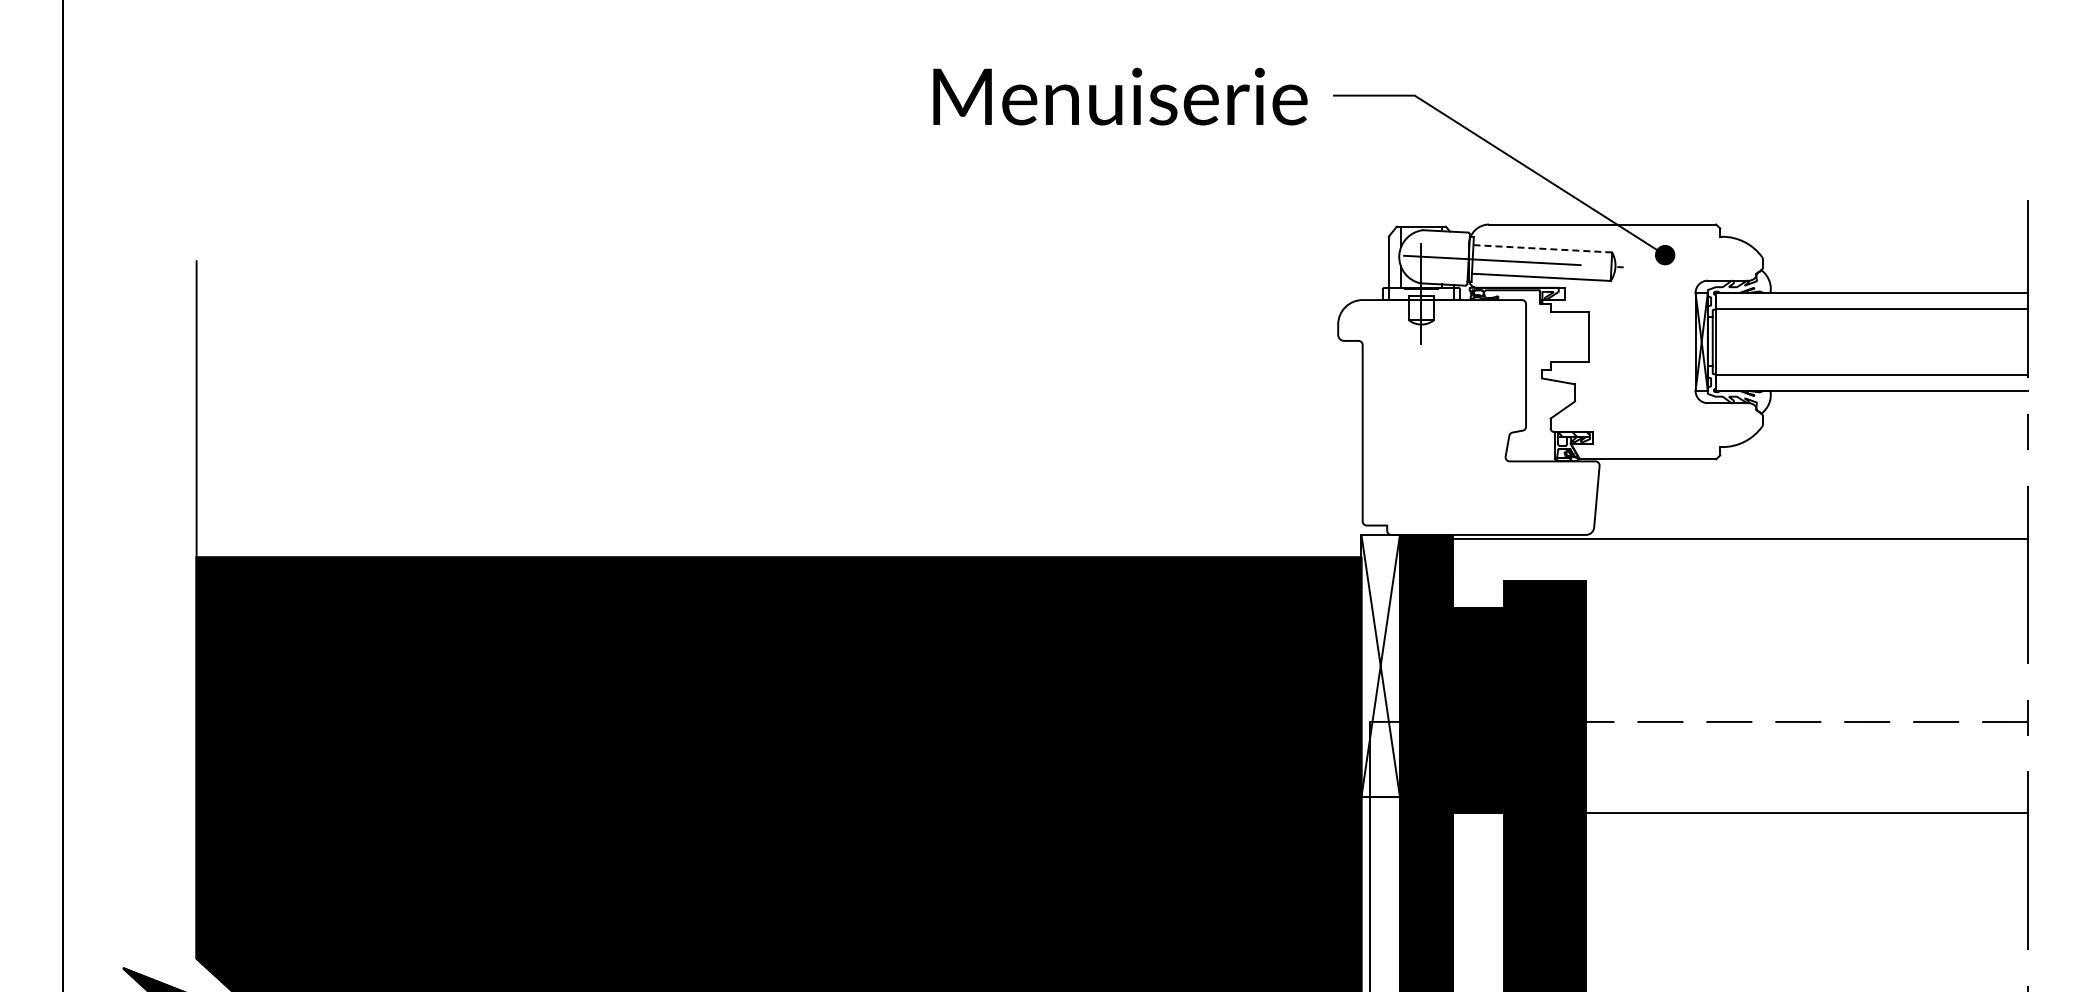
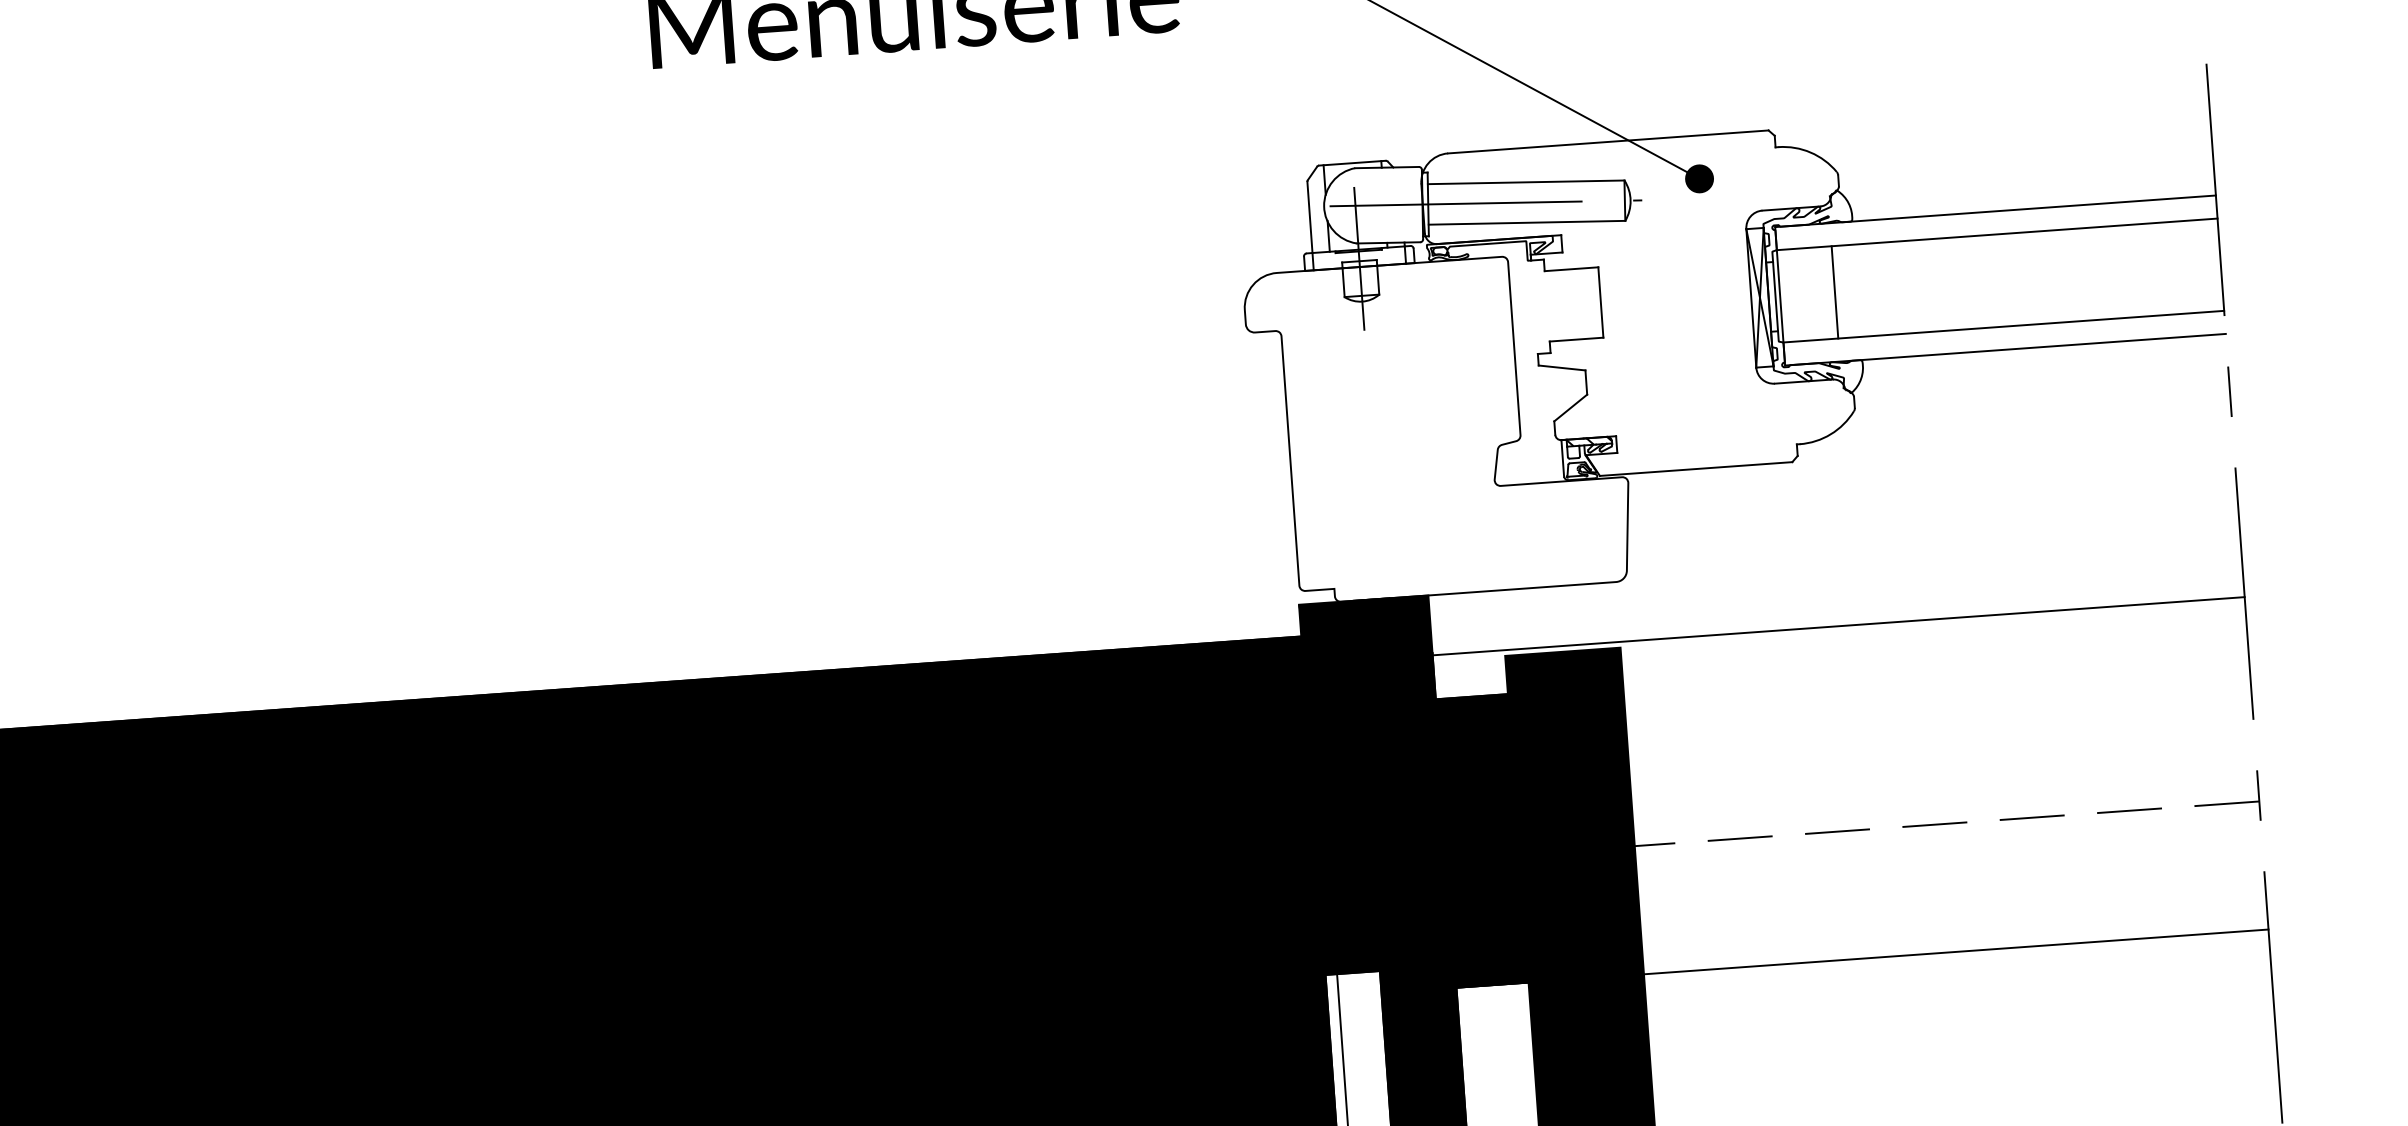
line: (1543, 248) -> (1527, 181), dashed -> solid
line: (1754, 341) -> (1834, 291), added
line: (1740, 539) -> (1838, 626), moved
fill: (1380, 665) -> (1339, 787), added

